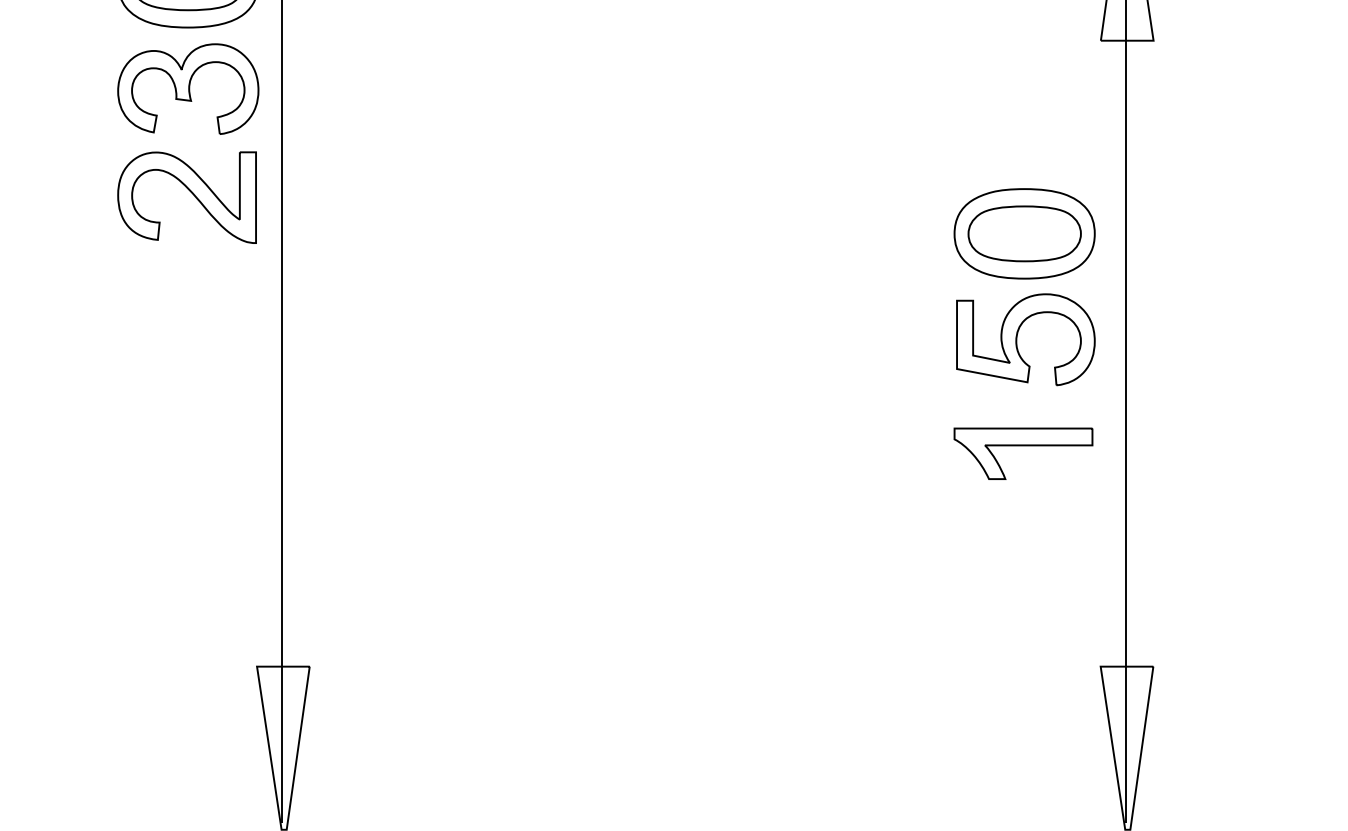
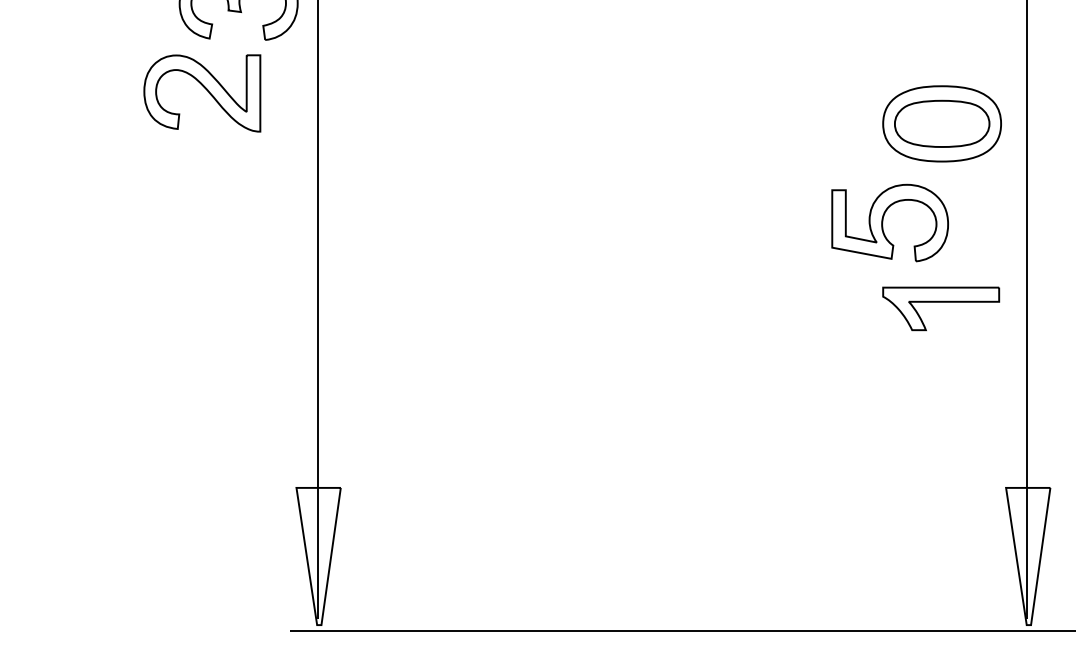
part: (190, 192) -> (205, 89), moved
part: (1017, 339) -> (883, 222), moved

